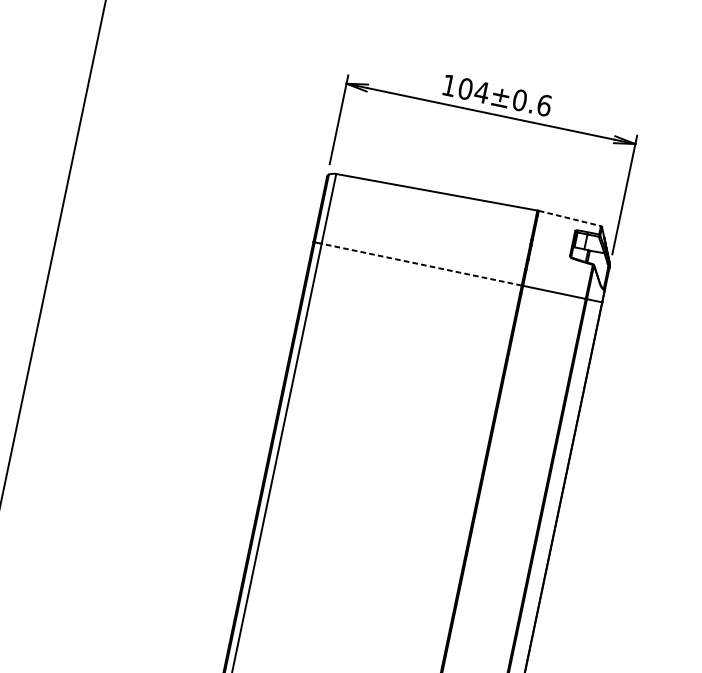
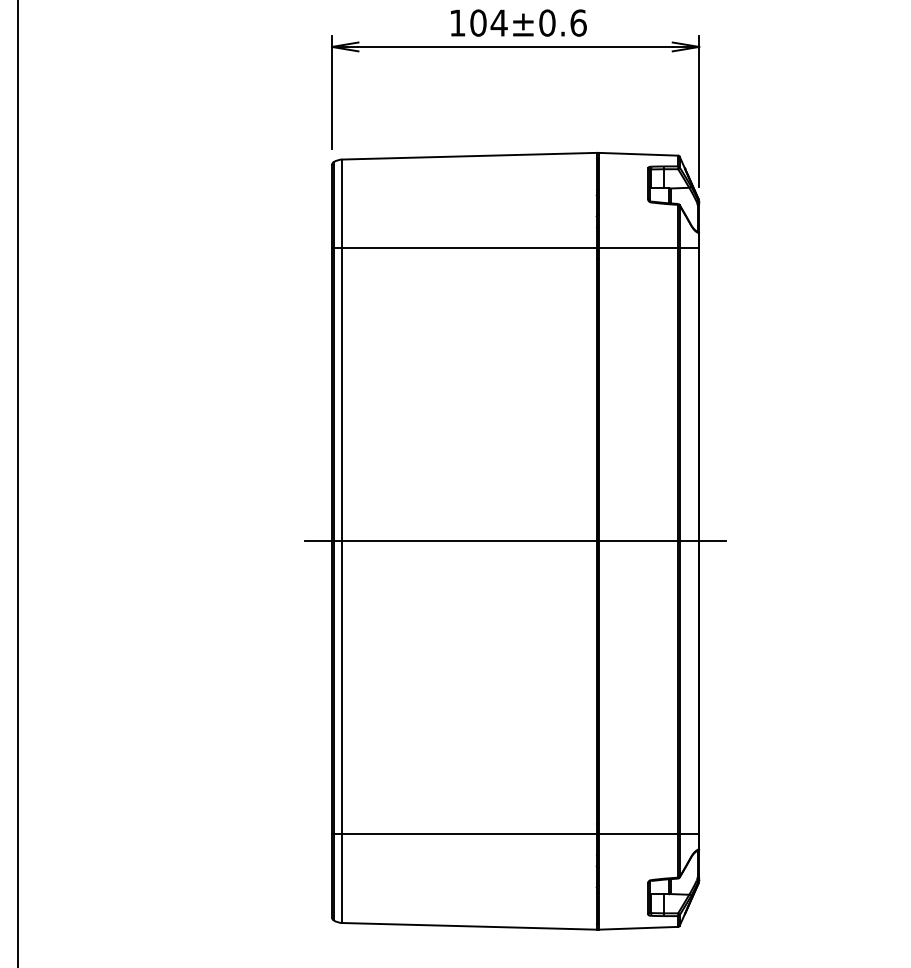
line: (569, 218) -> (638, 154), dashed -> solid
line: (421, 264) -> (469, 248), dashed -> solid
line: (409, 502) -> (515, 541), added

